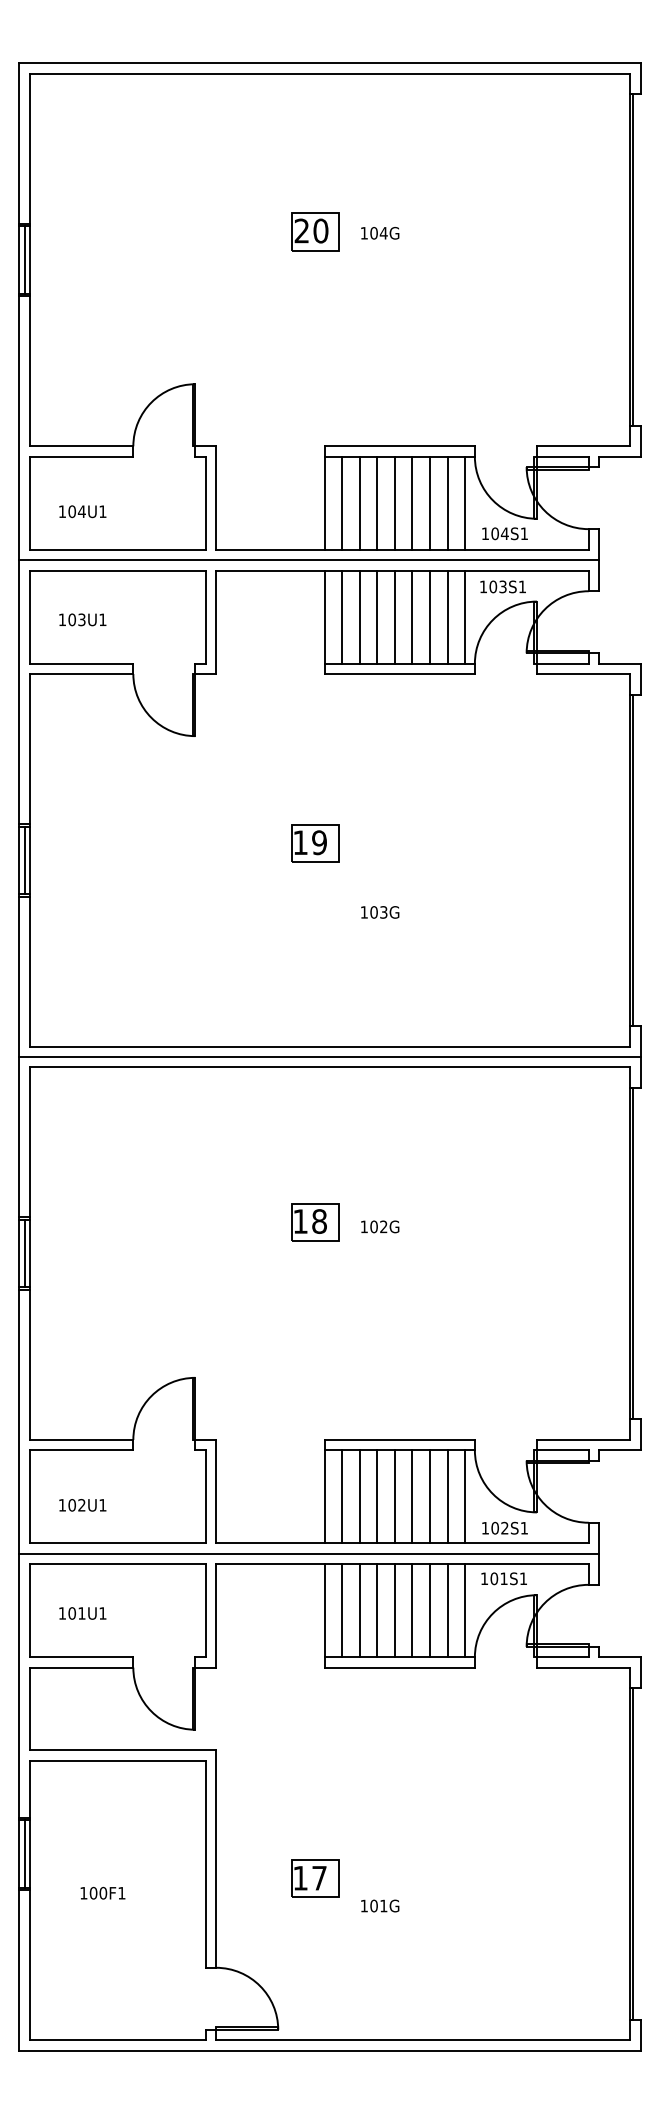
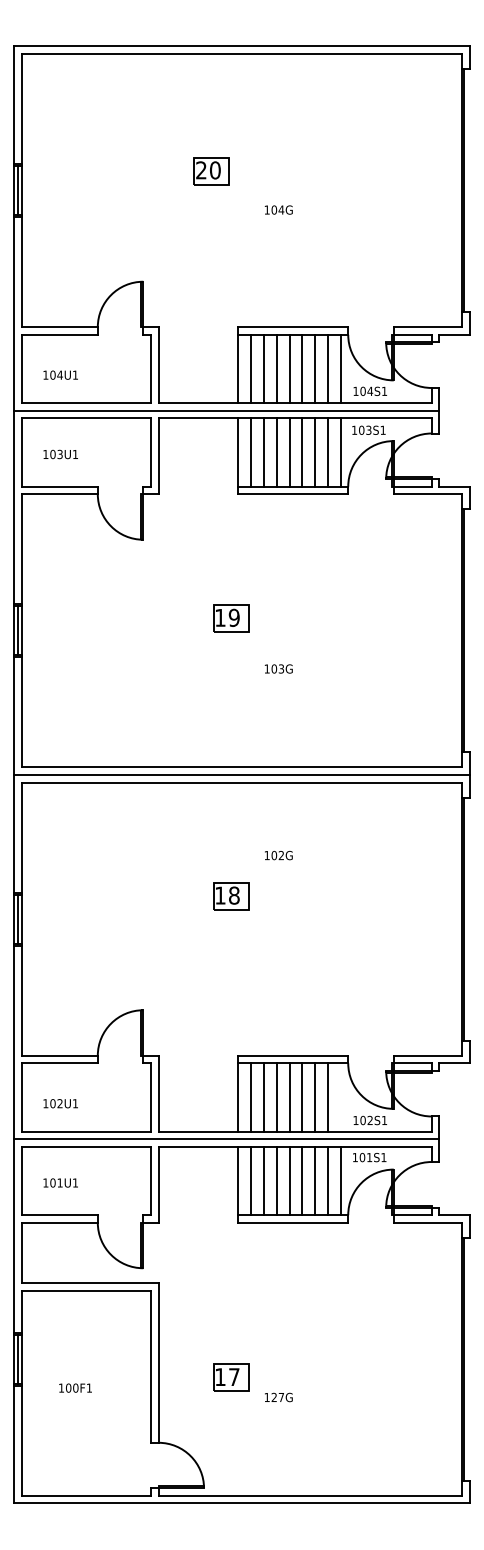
part: (315, 232) -> (211, 171), moved
text: (379, 232) -> (278, 209), moved
text: (379, 1226) -> (278, 855), moved
line: (465, 1496) -> (341, 1097), removed
text: (378, 1906) -> (277, 1397), 101G -> 127G

